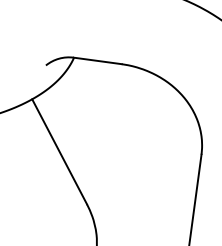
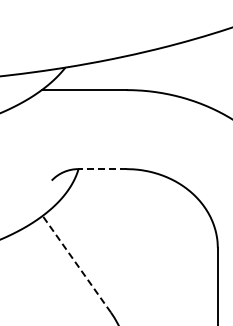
line: (96, 61) -> (101, 169), solid -> dashed
line: (59, 150) -> (76, 263), solid -> dashed

